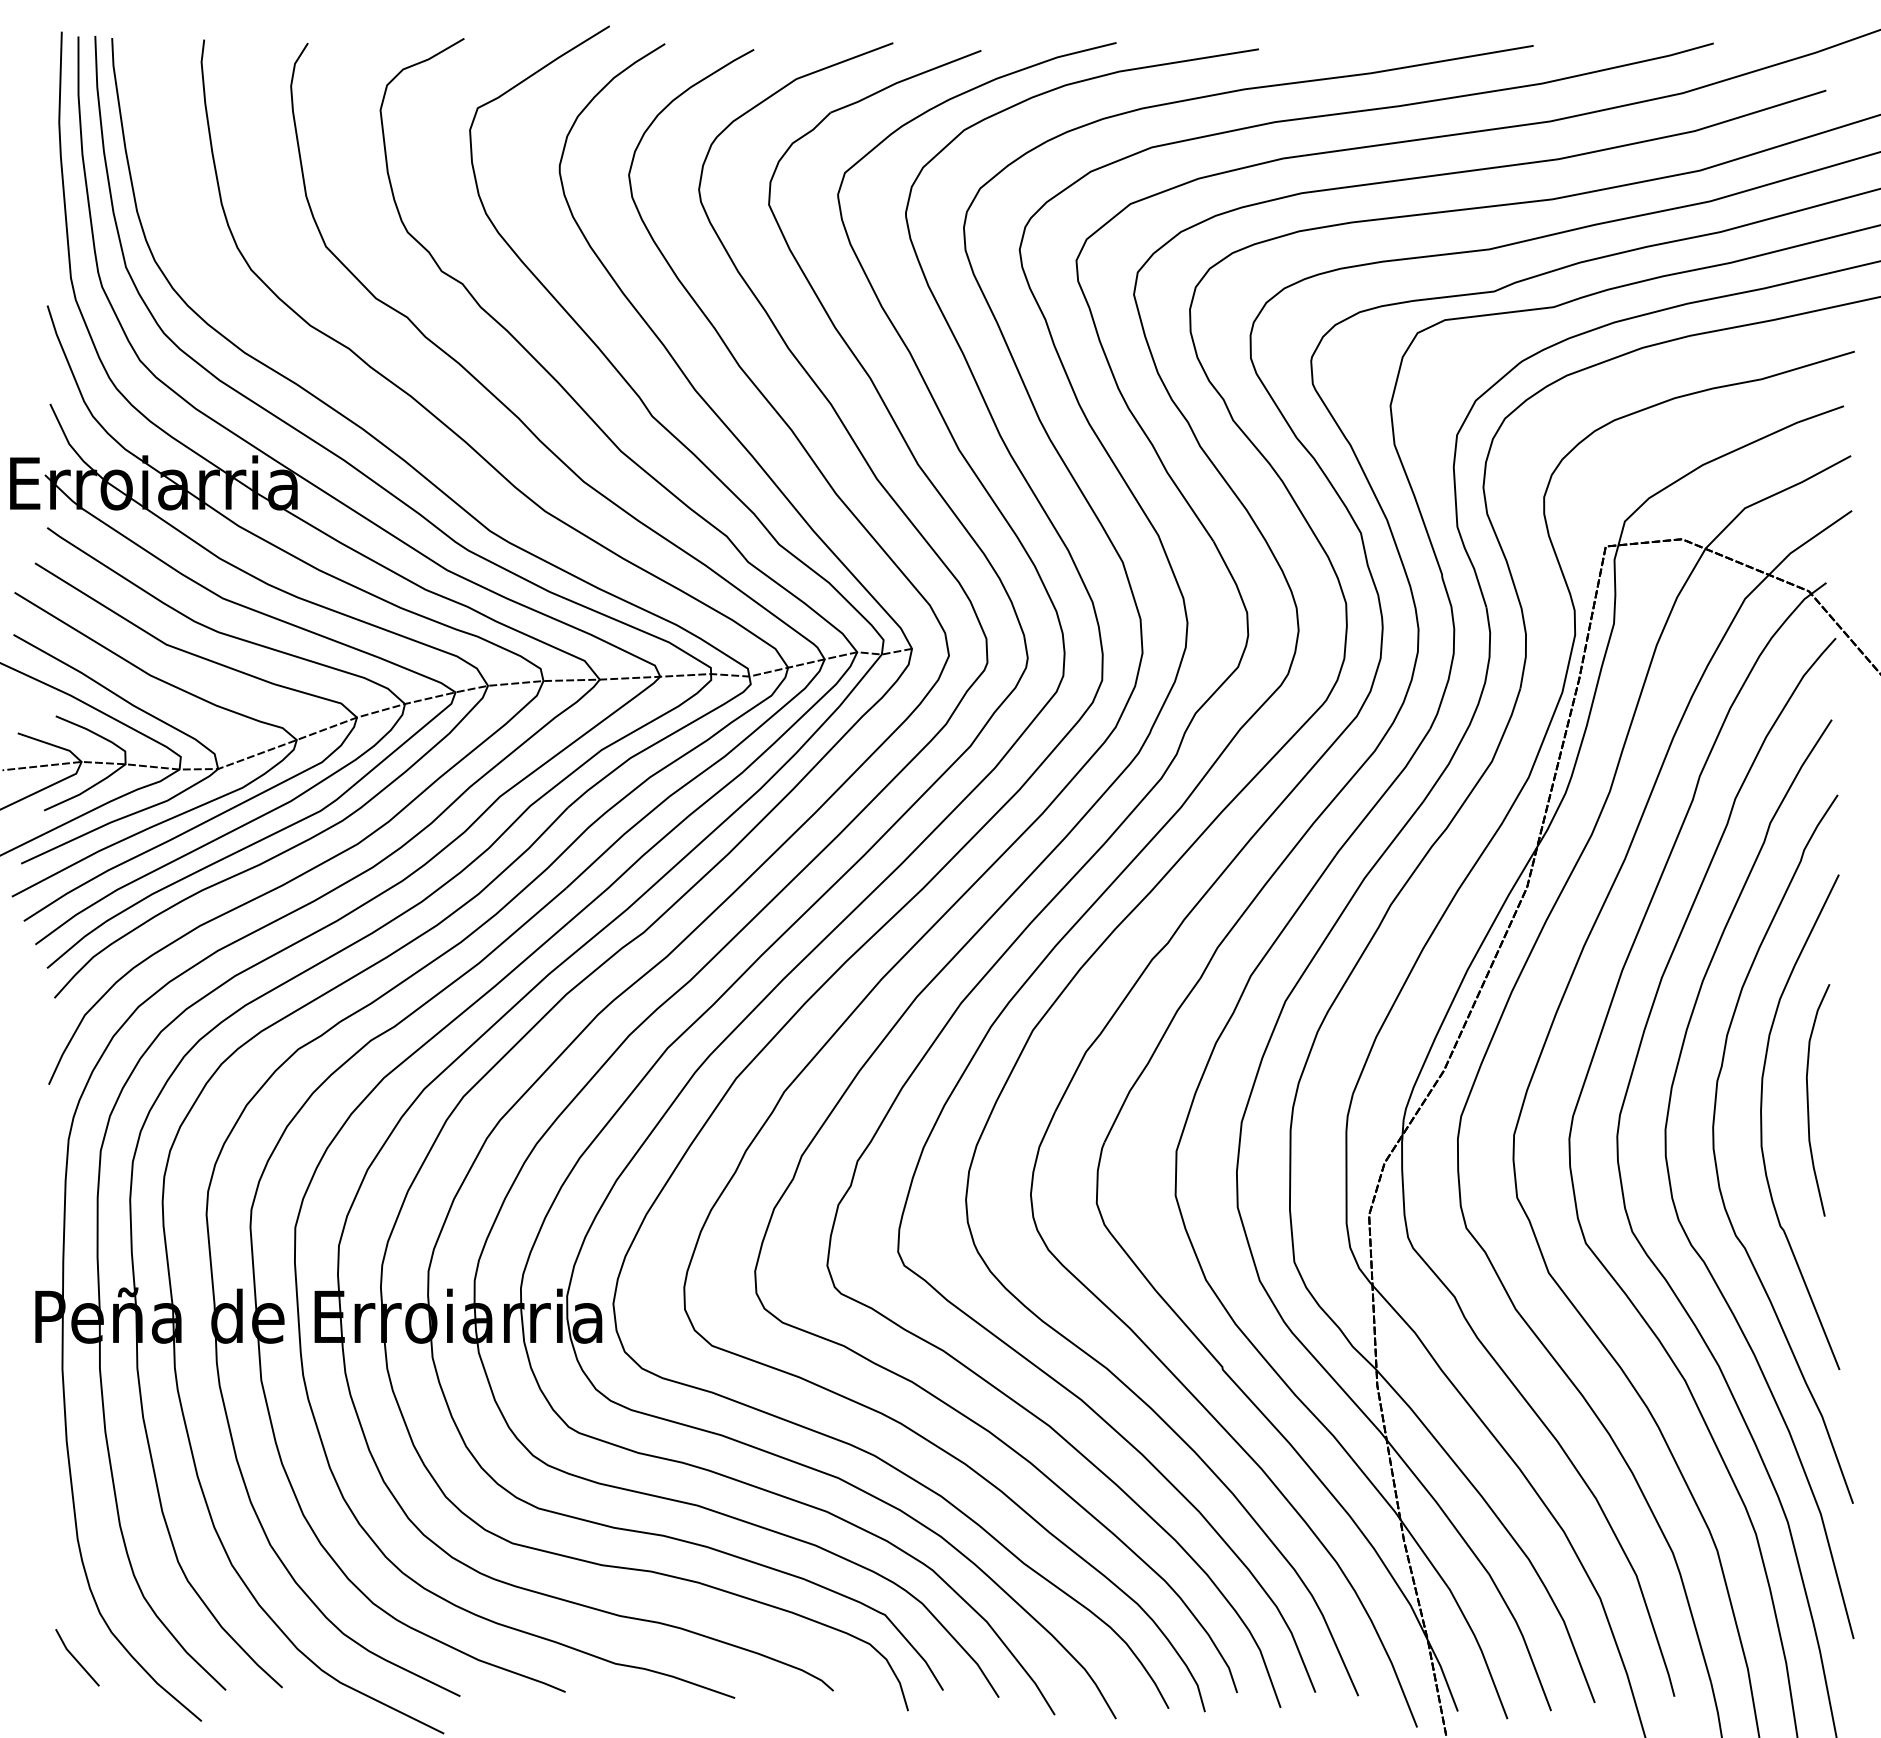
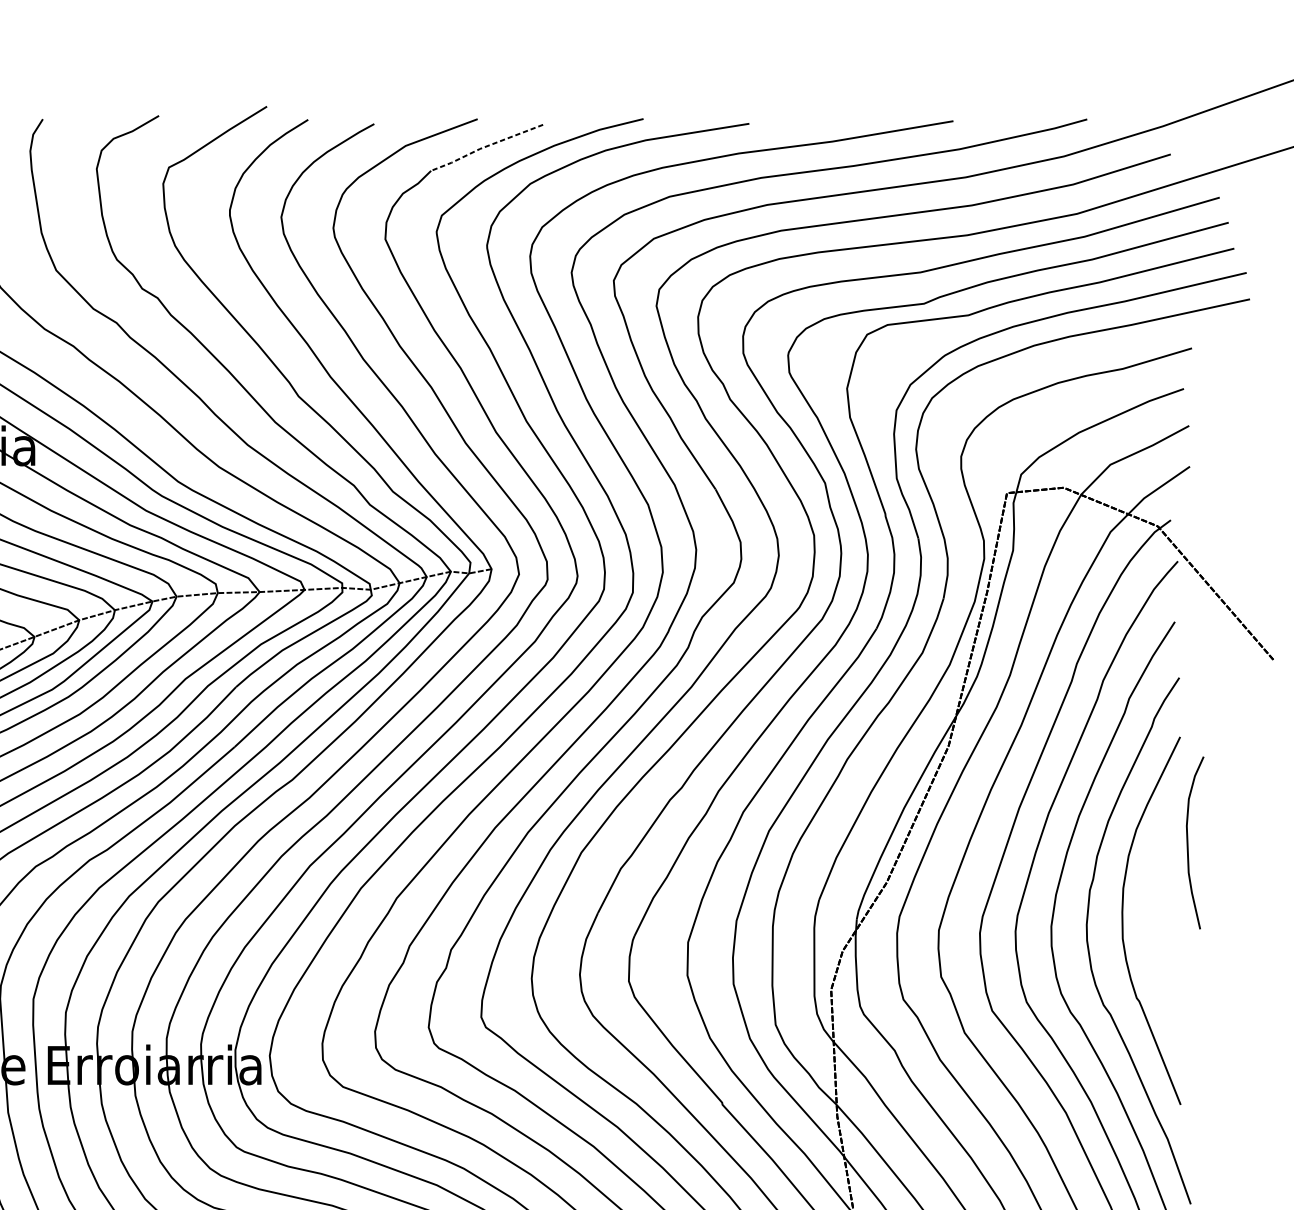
line: (903, 80) -> (485, 146), solid -> dashed
curve: (1808, 1100) -> (1188, 843), moved

